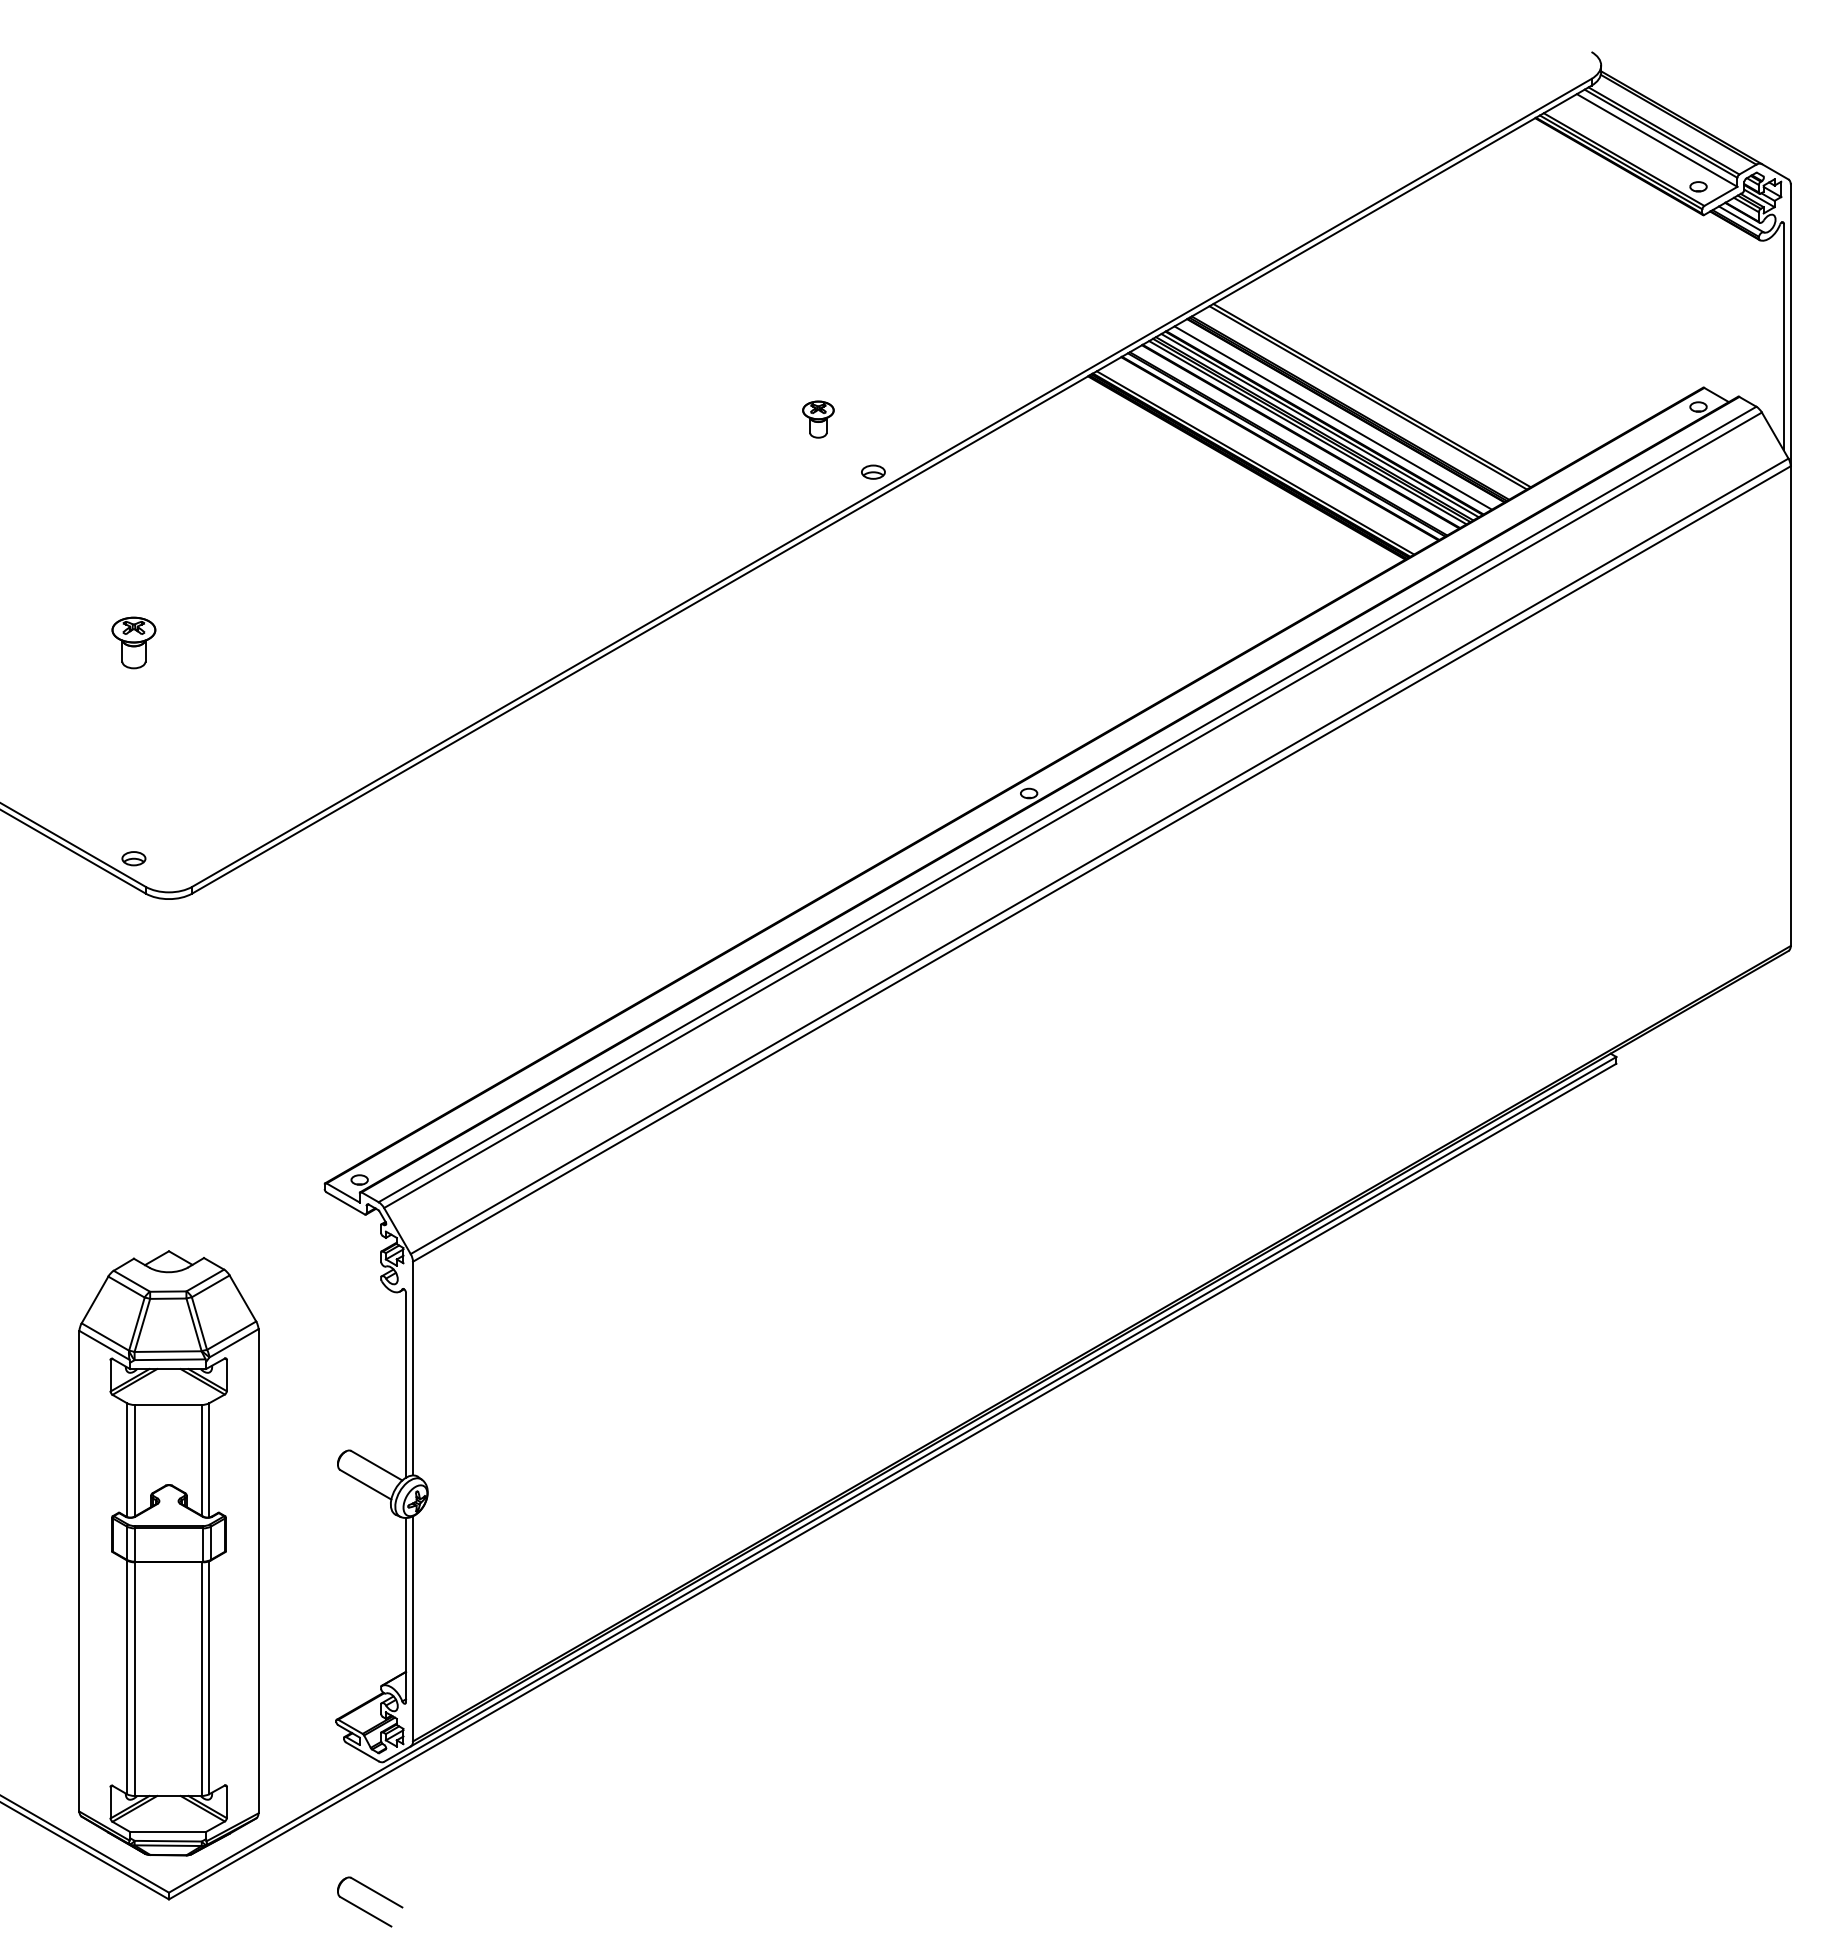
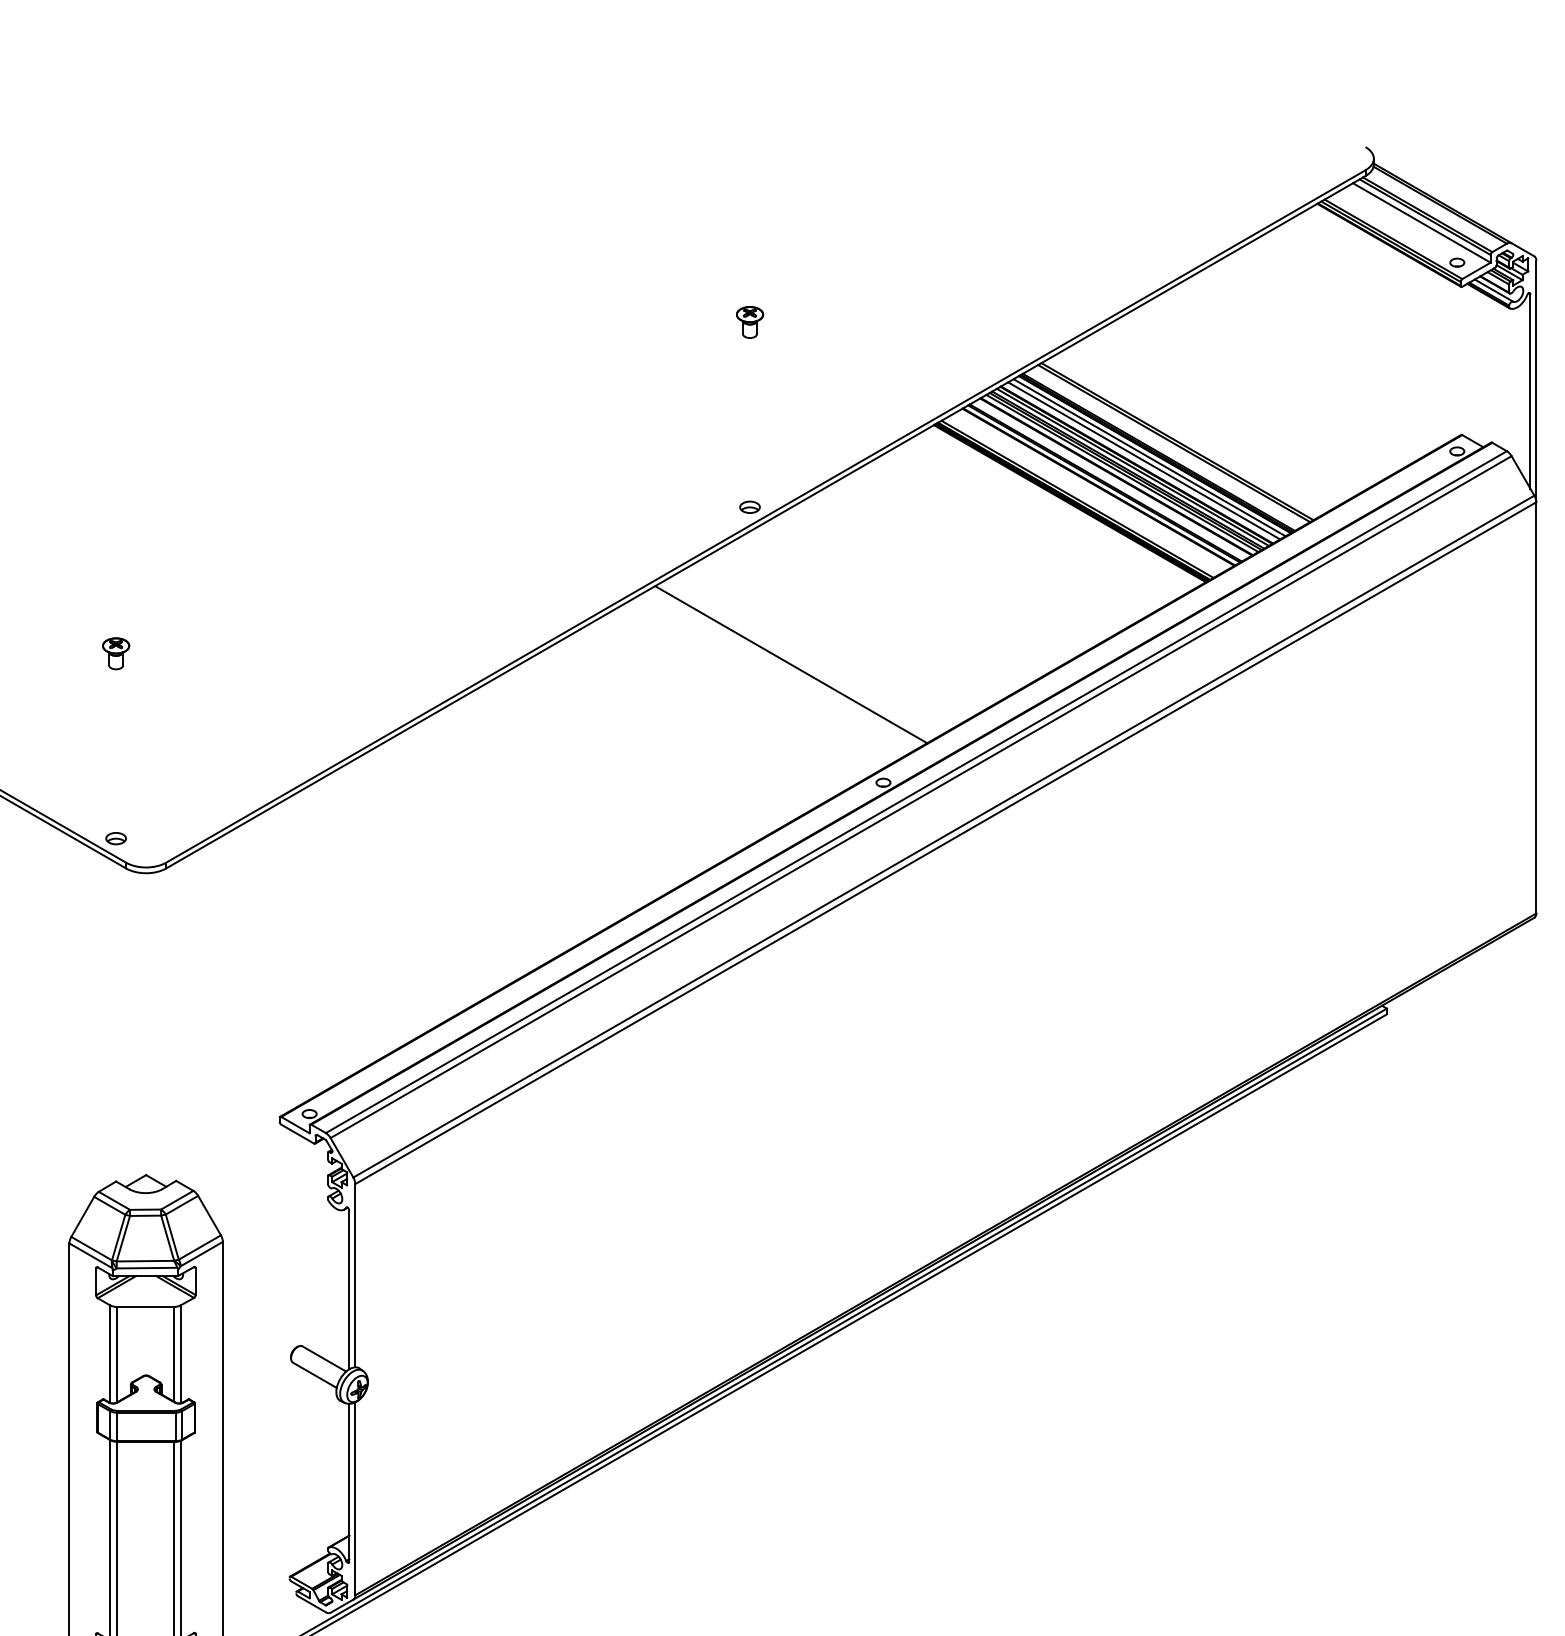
line: (1339, 414) -> (1149, 457), added
part: (818, 419) -> (750, 322), moved
part: (133, 643) -> (115, 654), size x0.71
line: (921, 655) -> (791, 664), added

